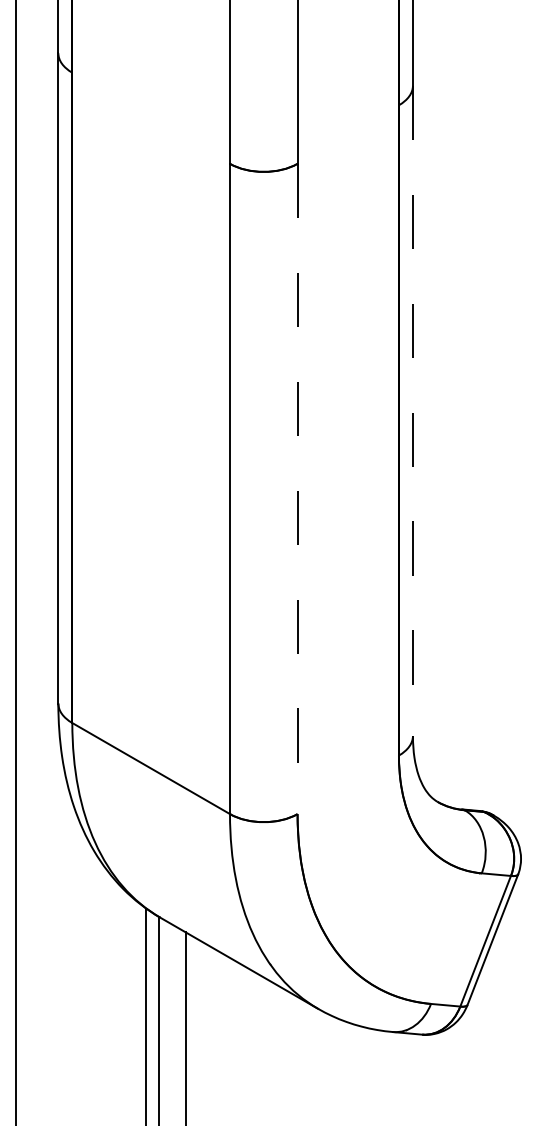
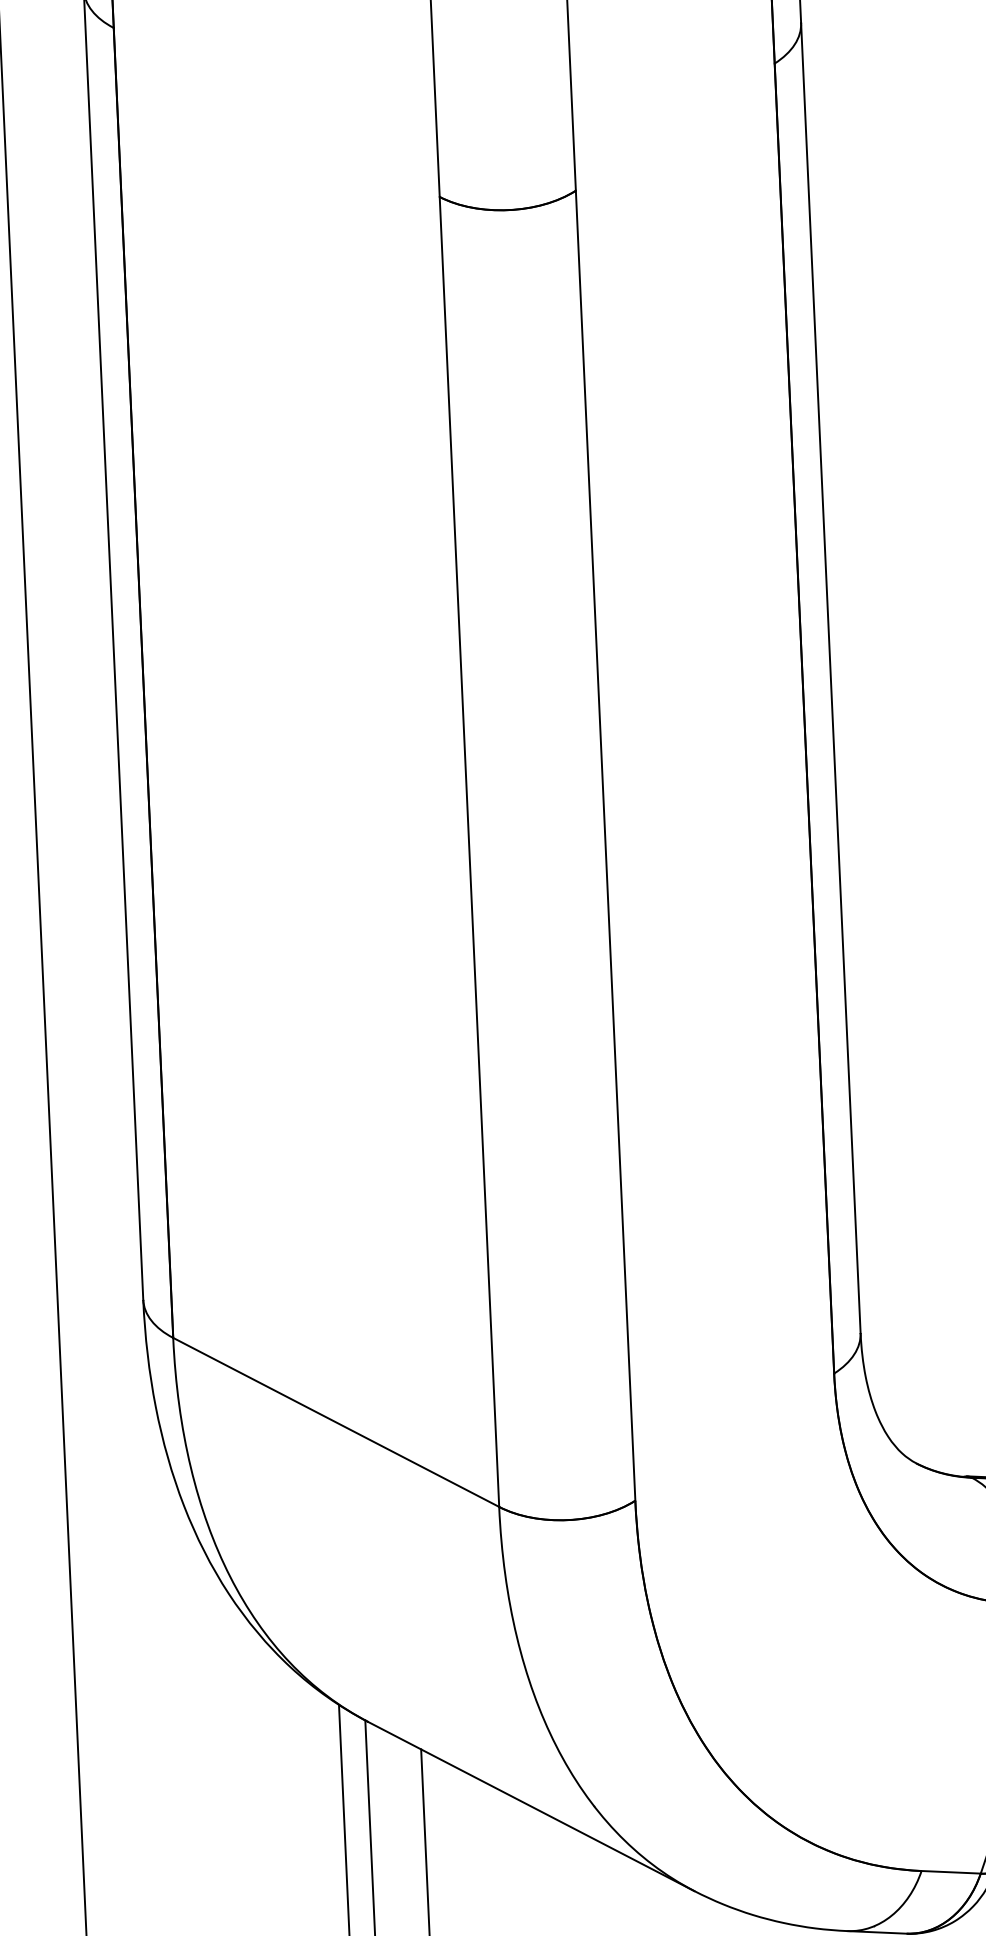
line: (412, 411) -> (829, 679), dashed -> solid
line: (297, 489) -> (605, 846), dashed -> solid

